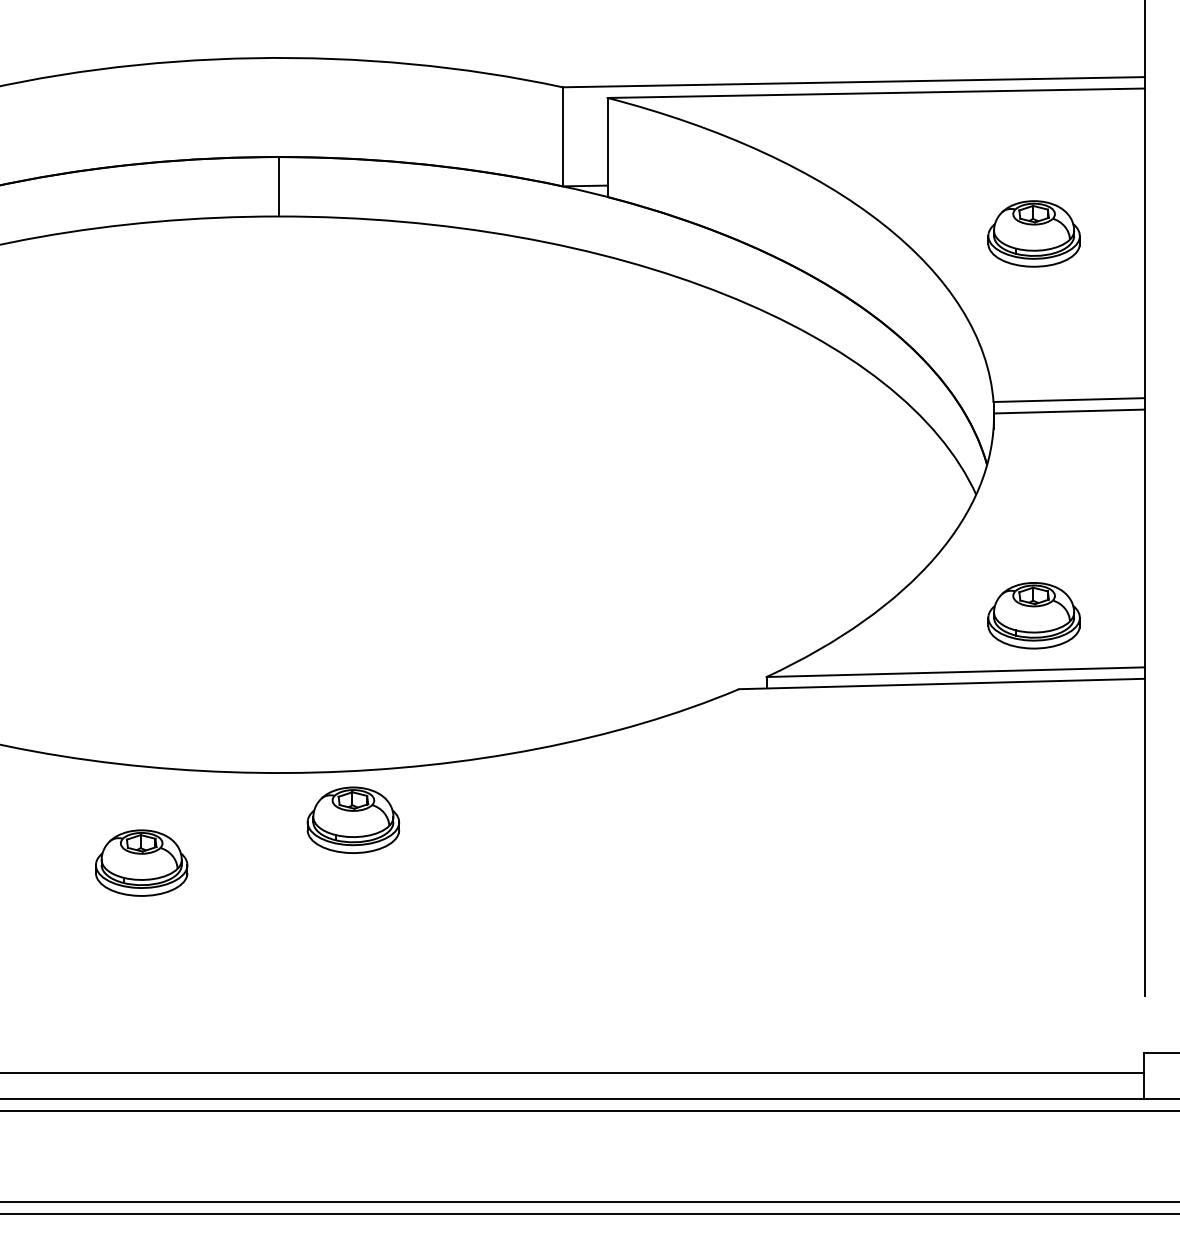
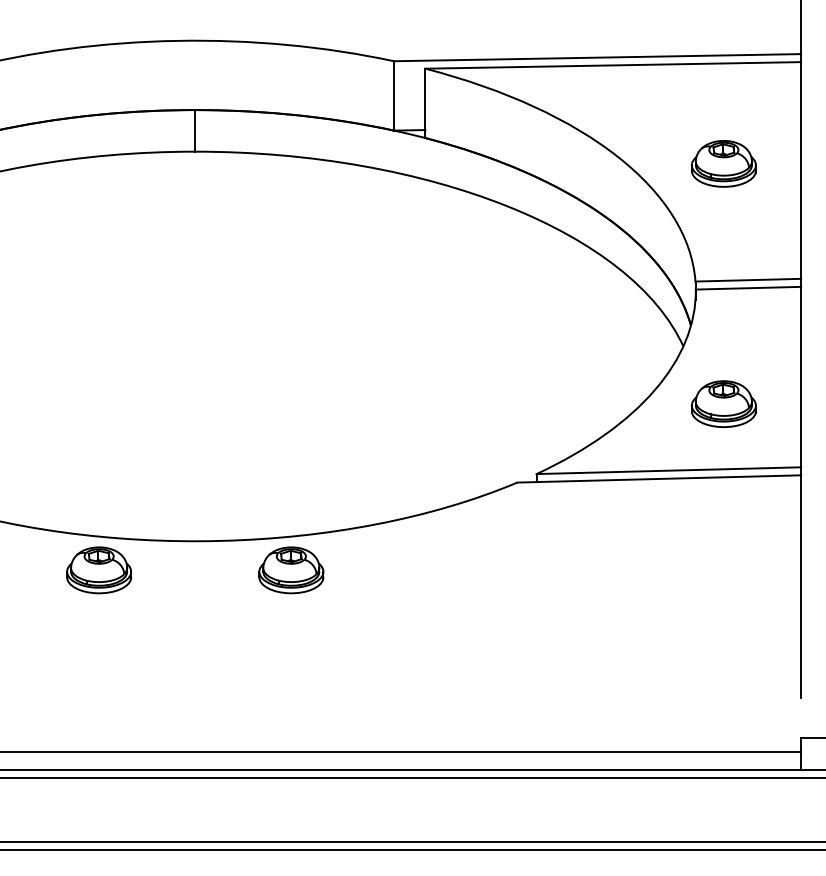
part: (1033, 614) -> (723, 403), moved
part: (353, 820) -> (291, 570), moved
part: (142, 863) -> (99, 570), moved

